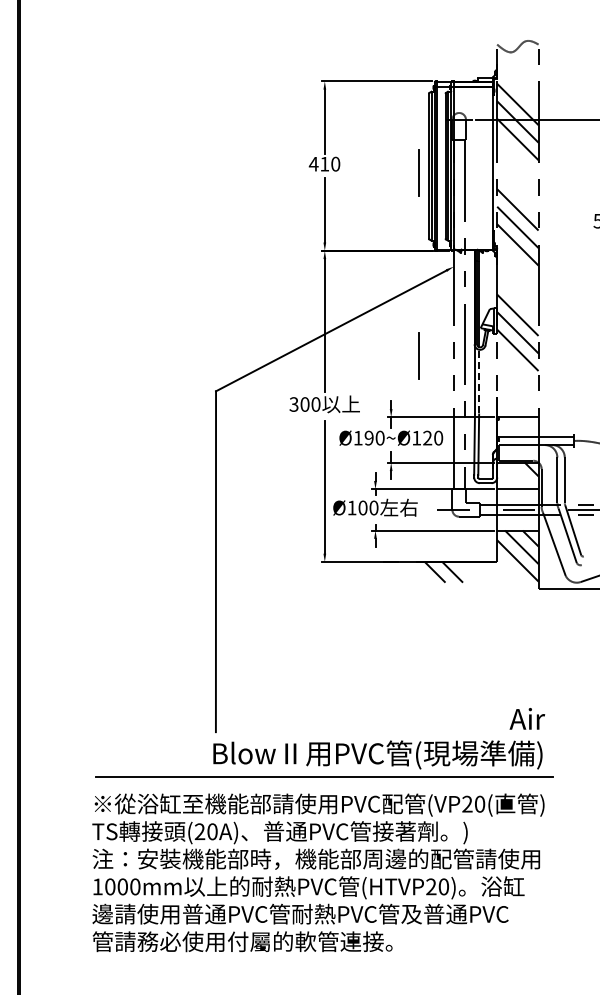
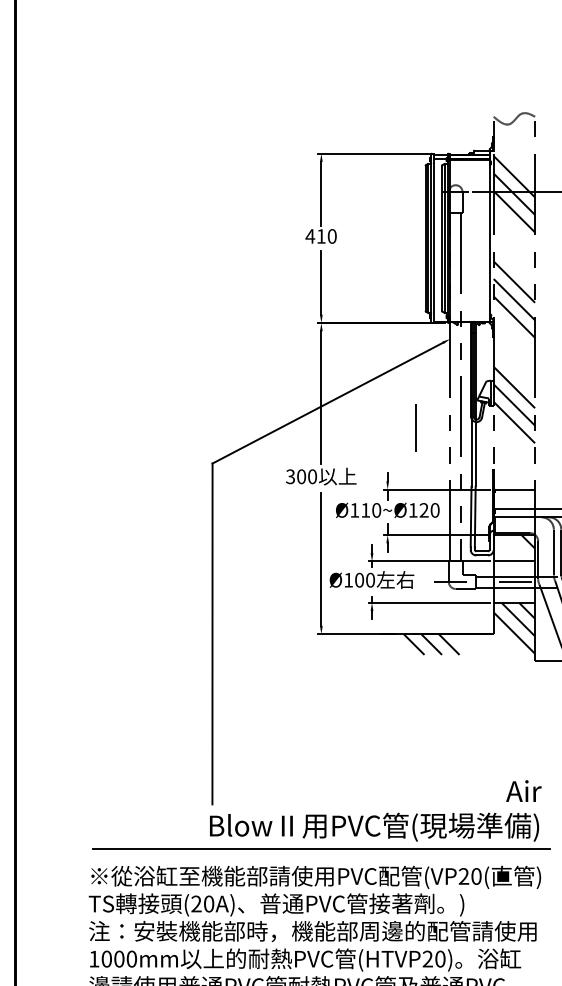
line: (418, 172) -> (415, 244), removed
line: (479, 382) -> (476, 454), dashed -> solid
text: (368, 437) -> (365, 509), Ø190~Ø120 -> Ø110~Ø120
line: (417, 571) -> (414, 643), added

